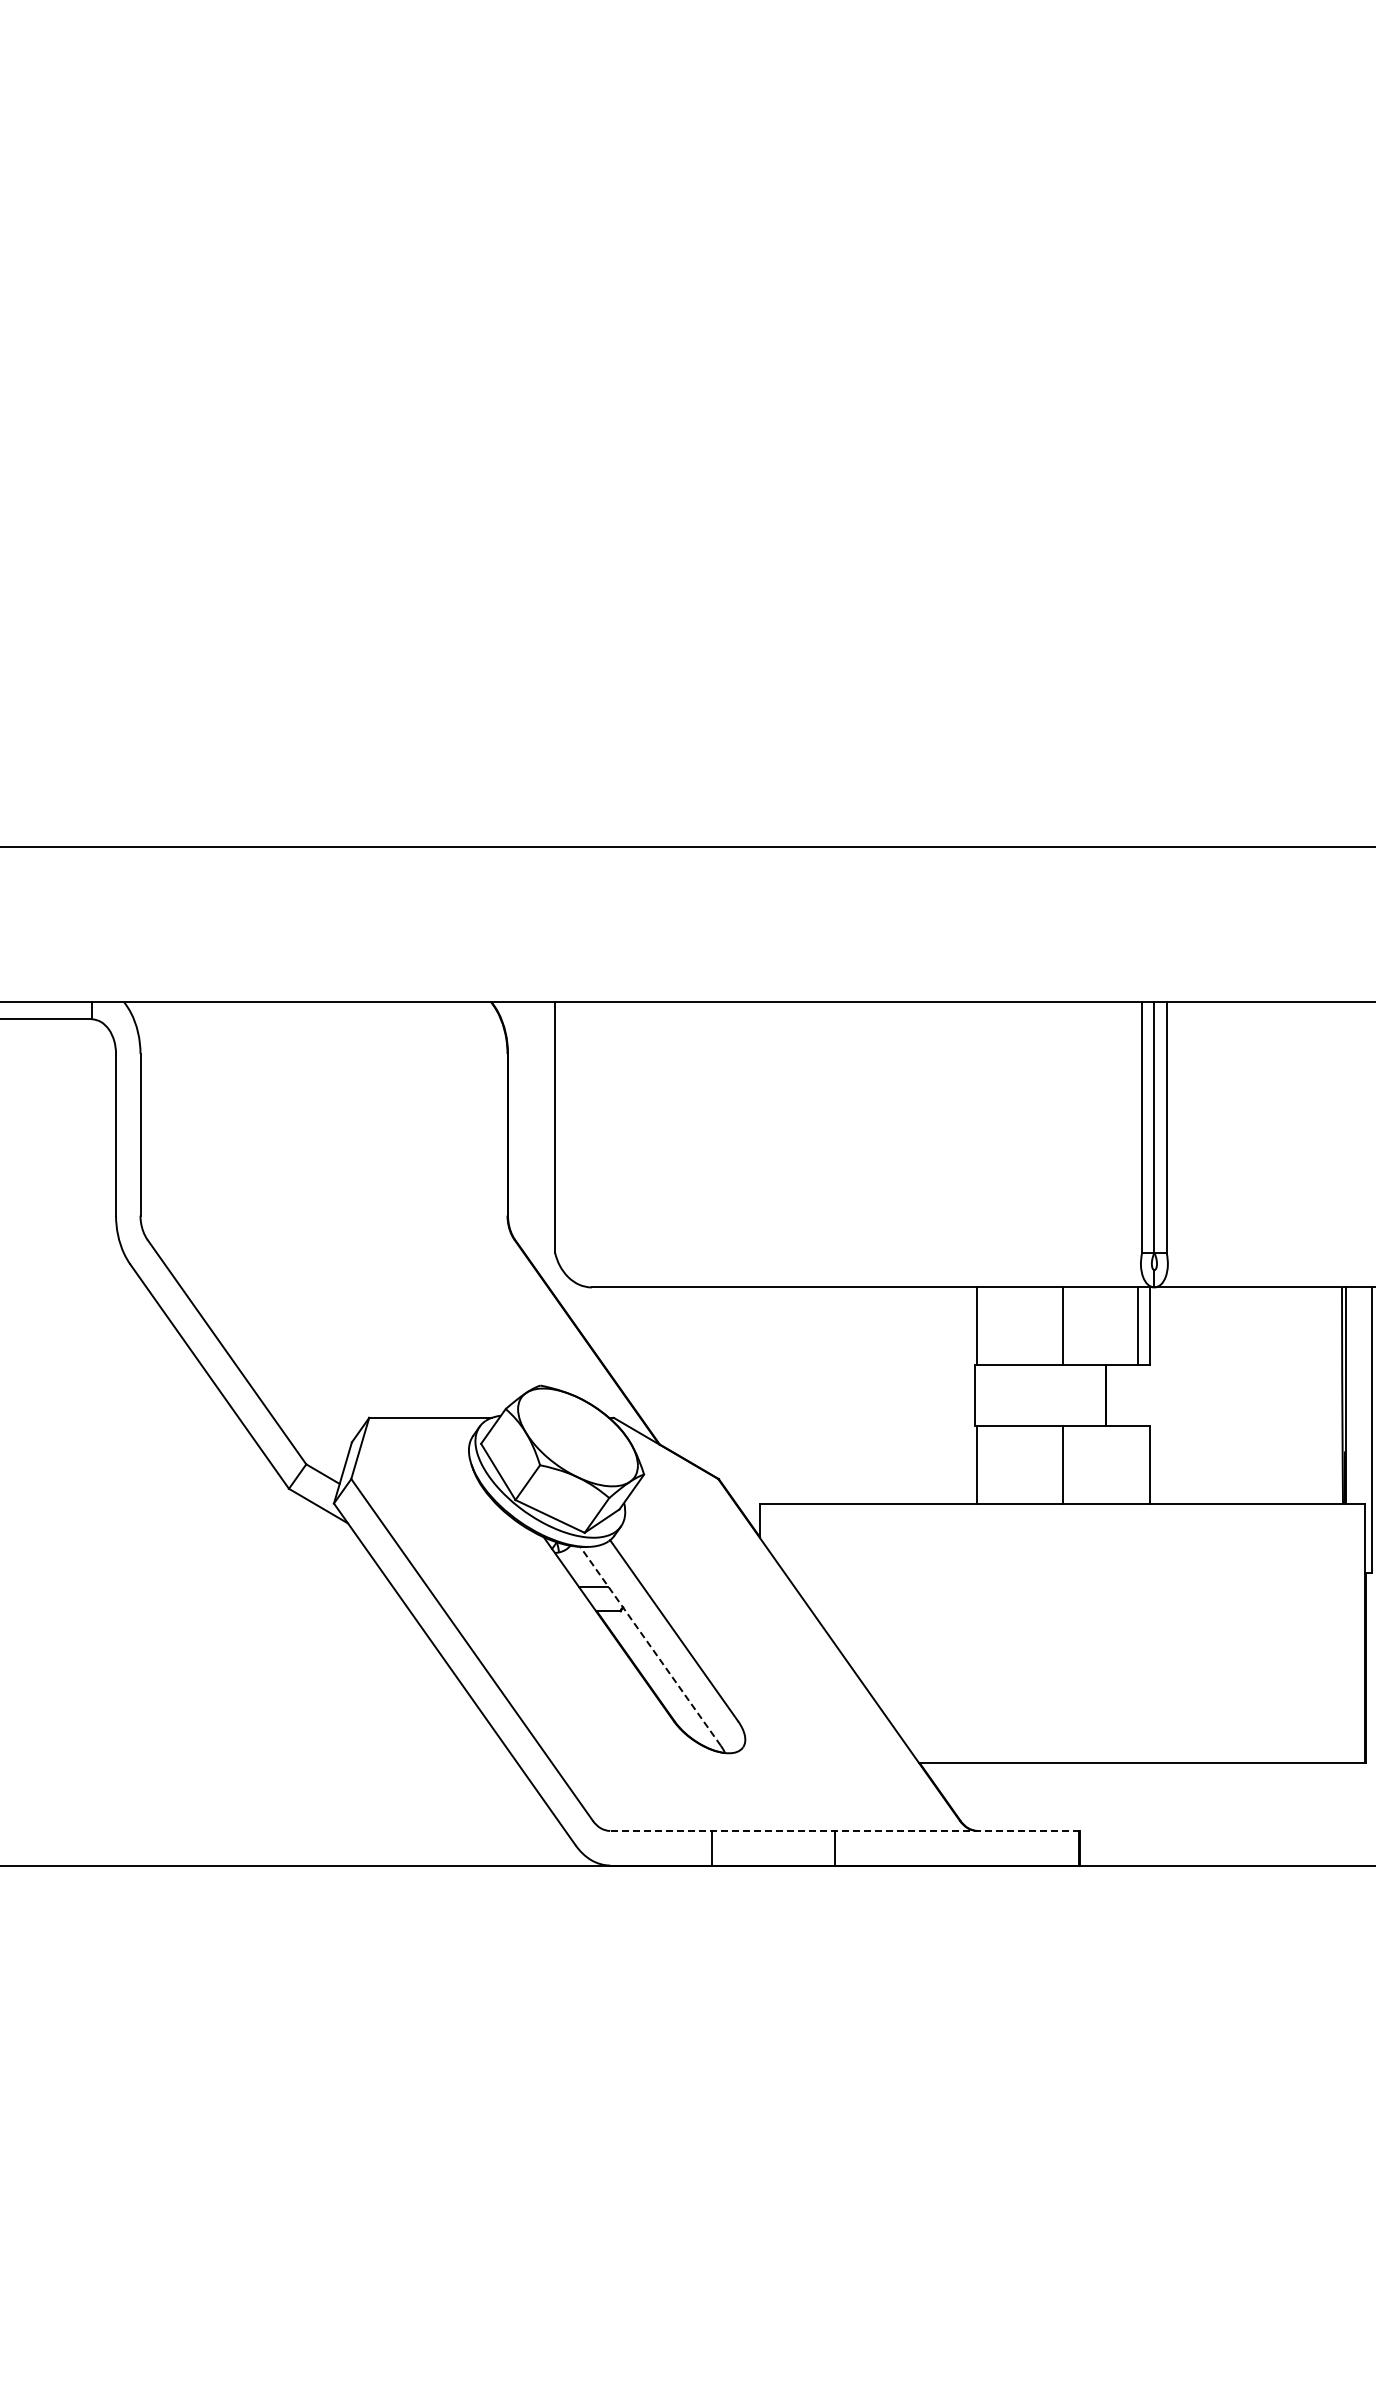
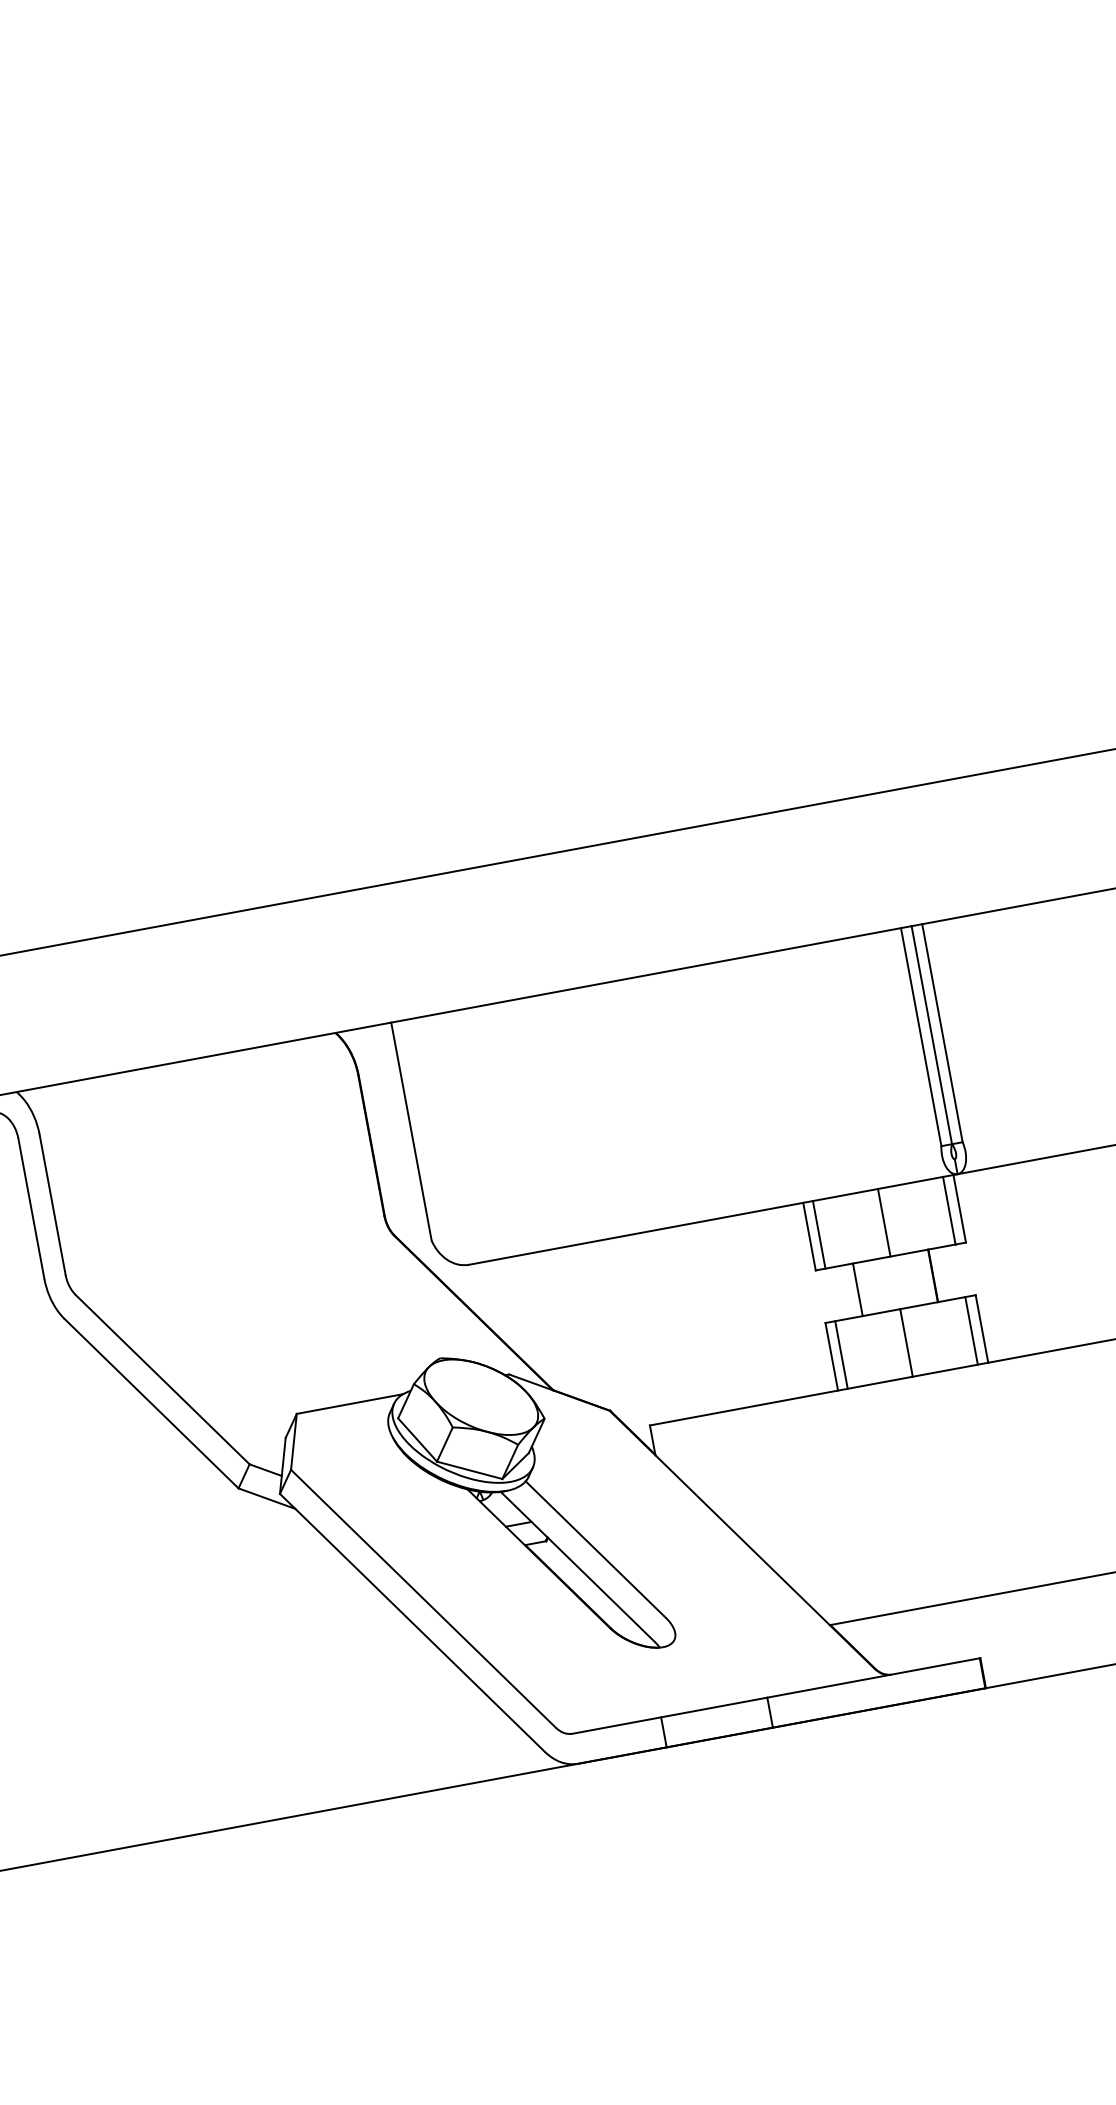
line: (987, 1326) -> (818, 1235), added
line: (974, 1395) -> (857, 1289), moved
line: (987, 1464) -> (841, 1354), added
line: (1137, 1464) -> (971, 1330), added
line: (650, 1646) -> (577, 1567), dashed -> solid
line: (845, 1830) -> (776, 1695), dashed -> solid

